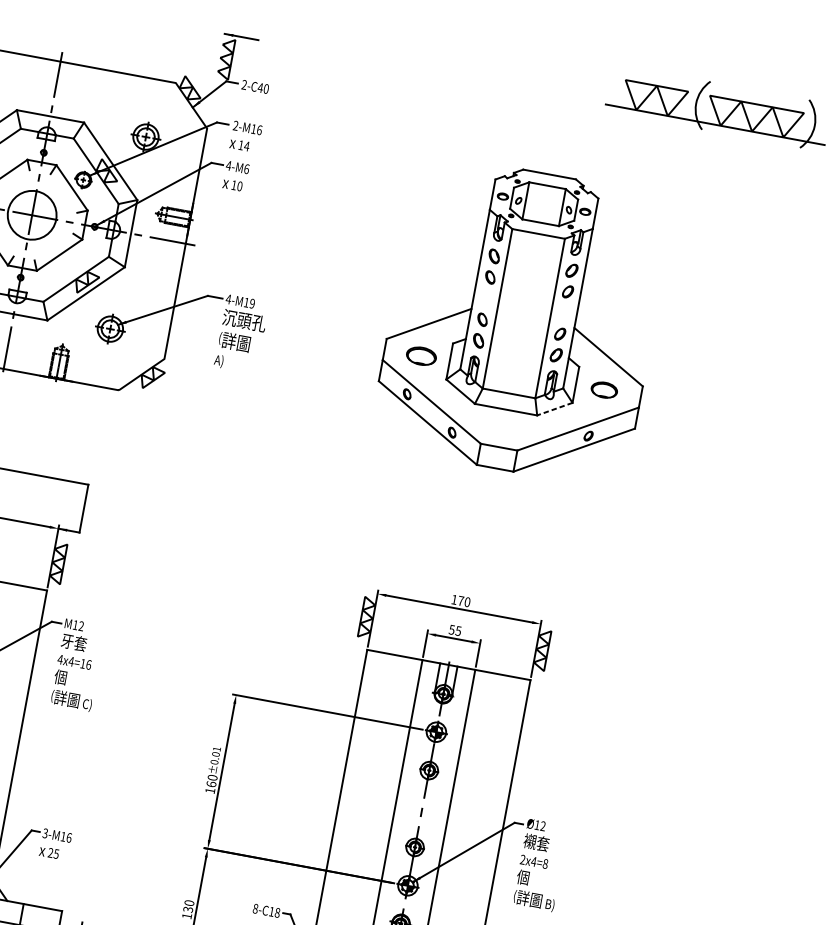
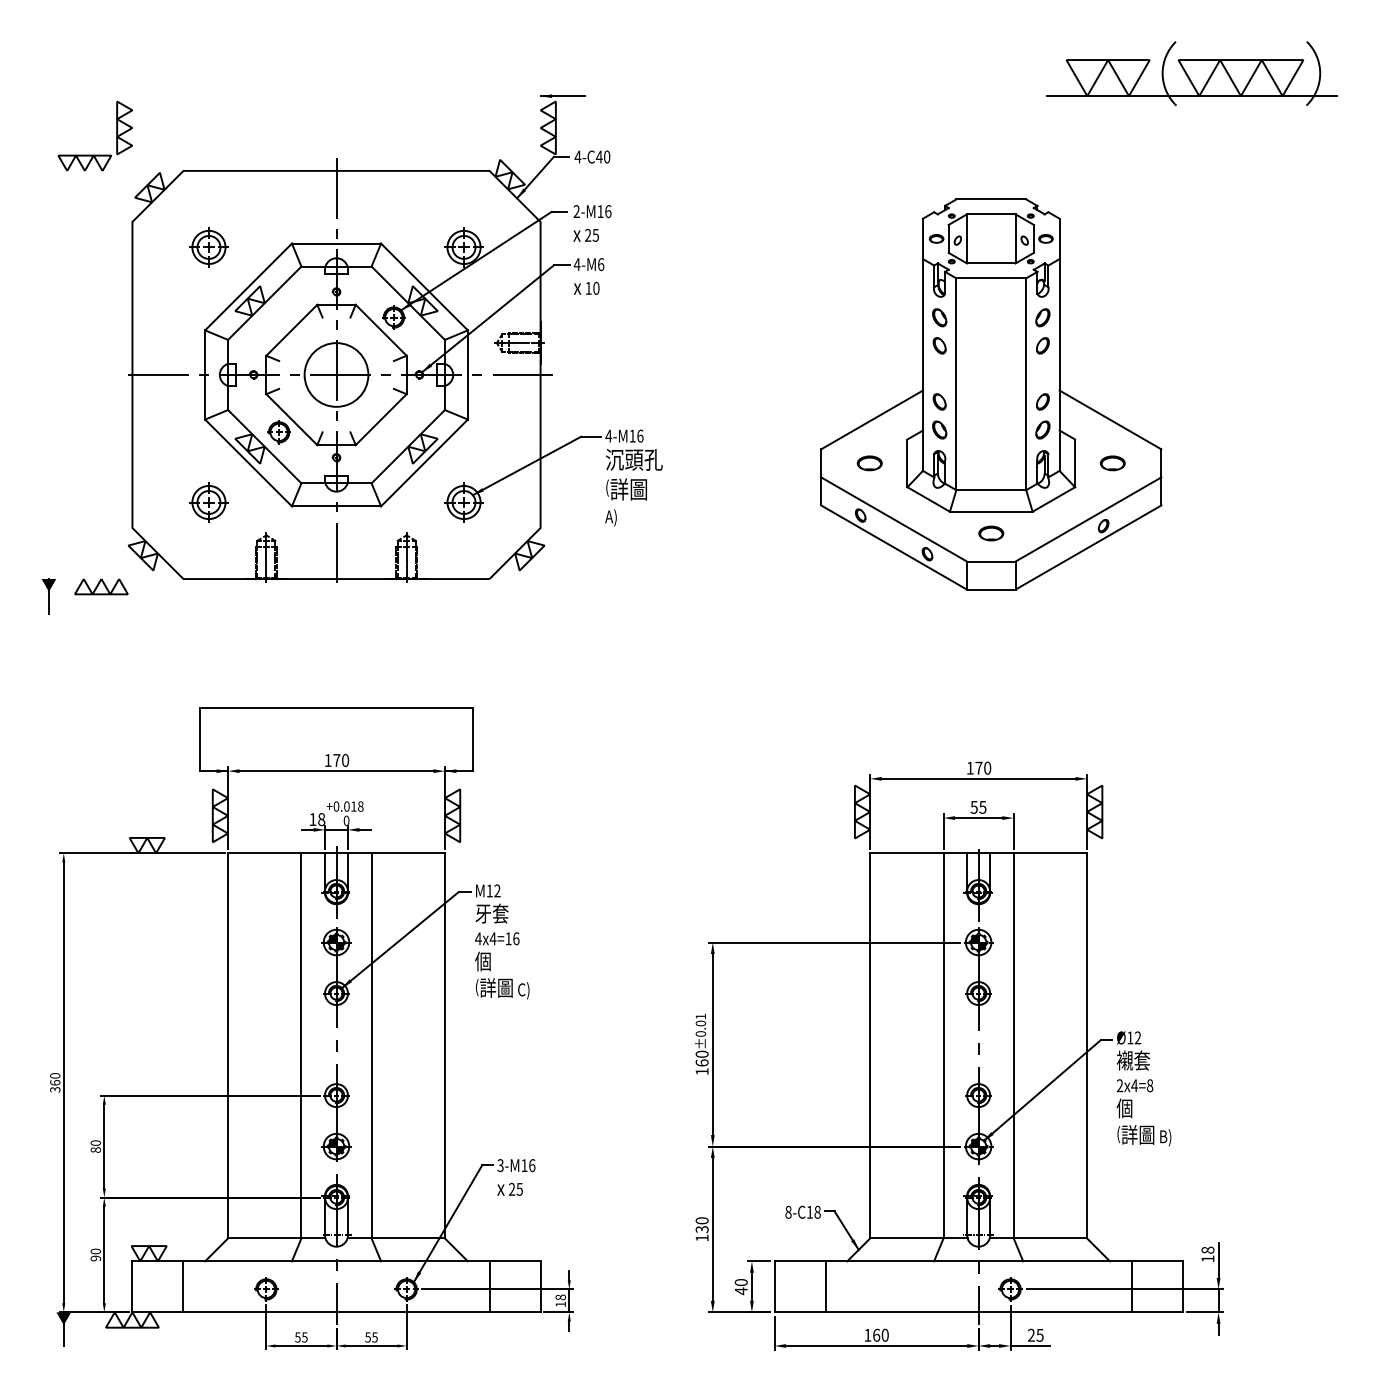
text: (244, 84) -> (577, 156), 2-C40 -> 4-C40
text: (244, 145) -> (592, 234), 14 -> 25
text: (252, 303) -> (640, 435), 4-M19 -> 4-M16
part: (421, 356) -> (869, 463), size x0.62
part: (604, 390) -> (1112, 463), size x0.71
line: (554, 409) -> (1053, 499), dashed -> solid
part: (503, 426) -> (991, 533), added

